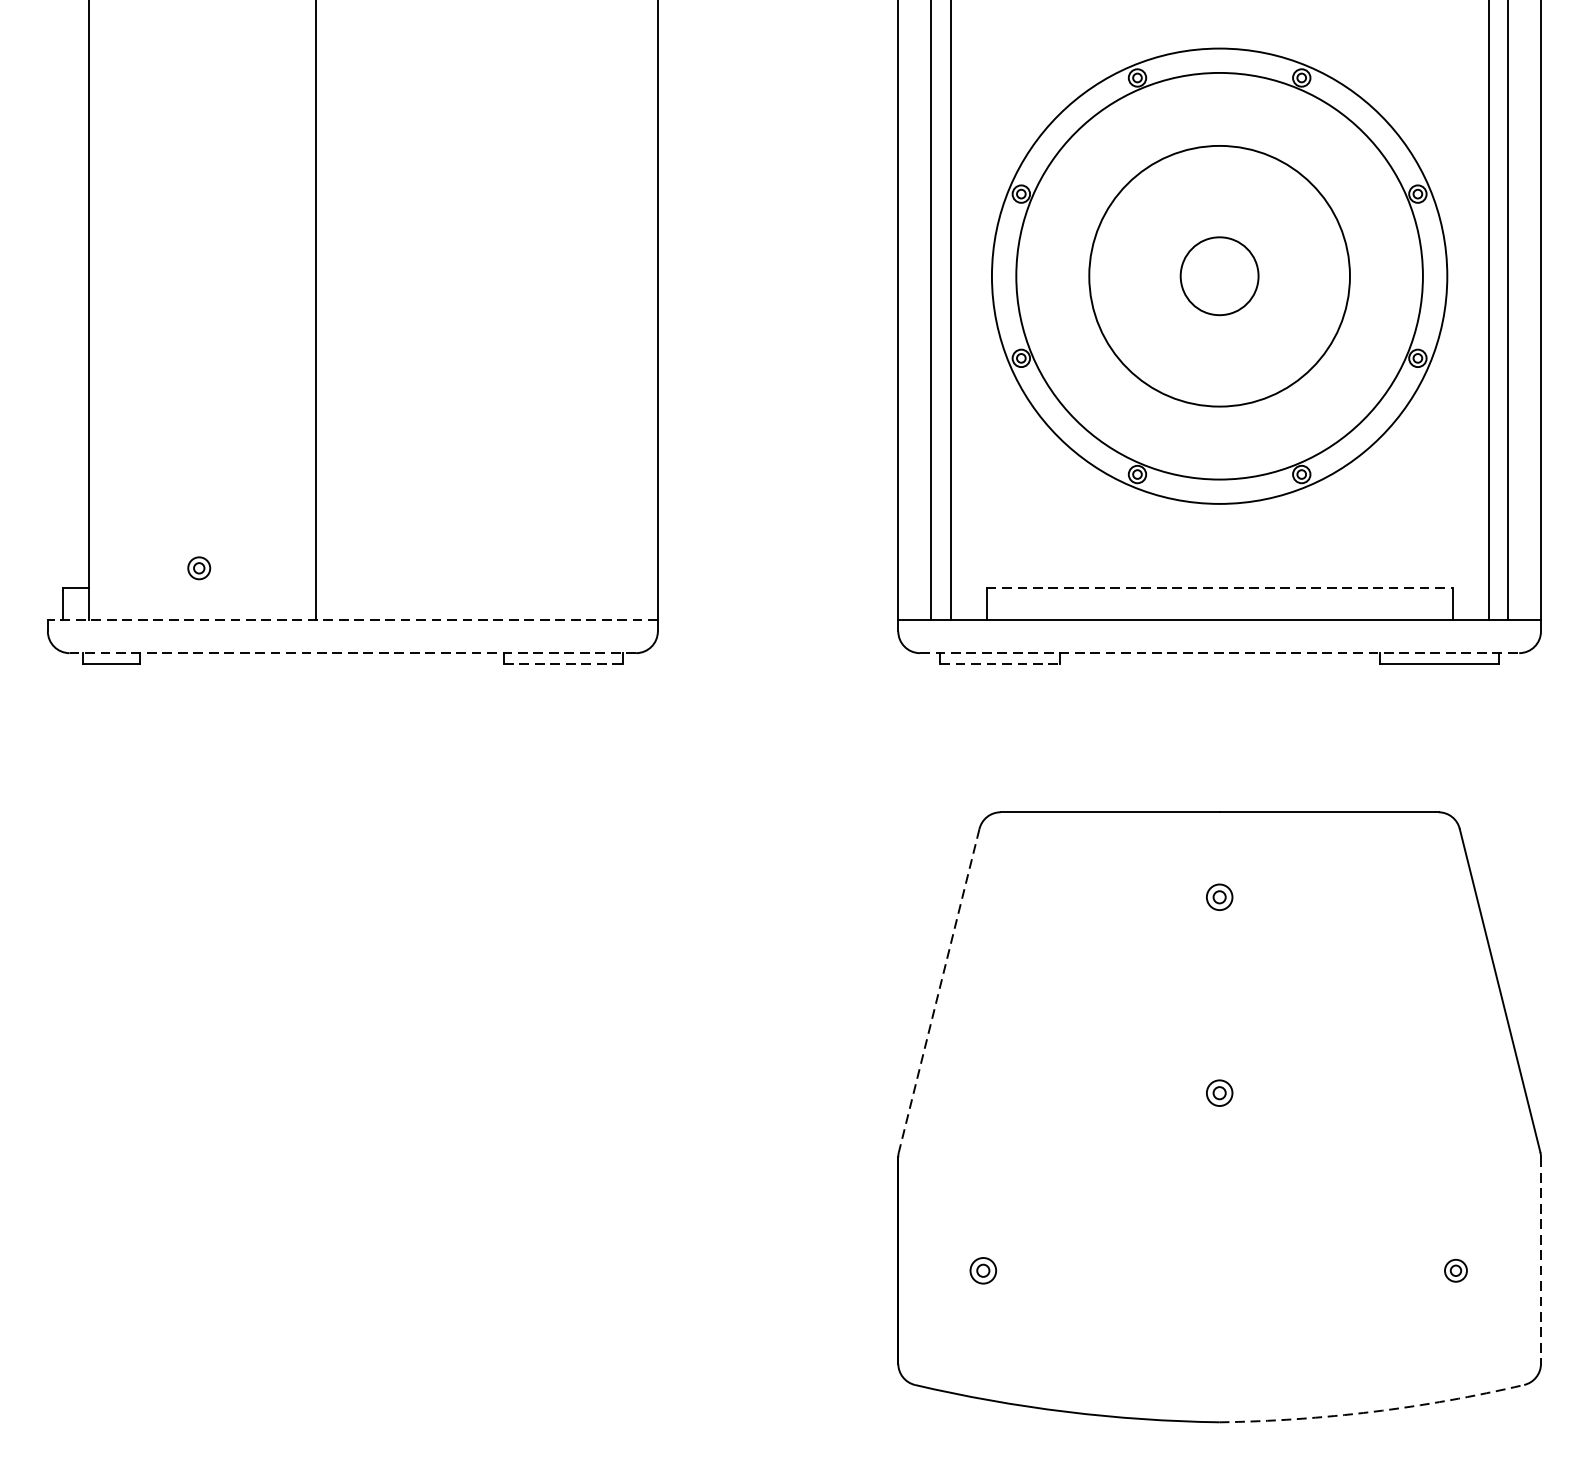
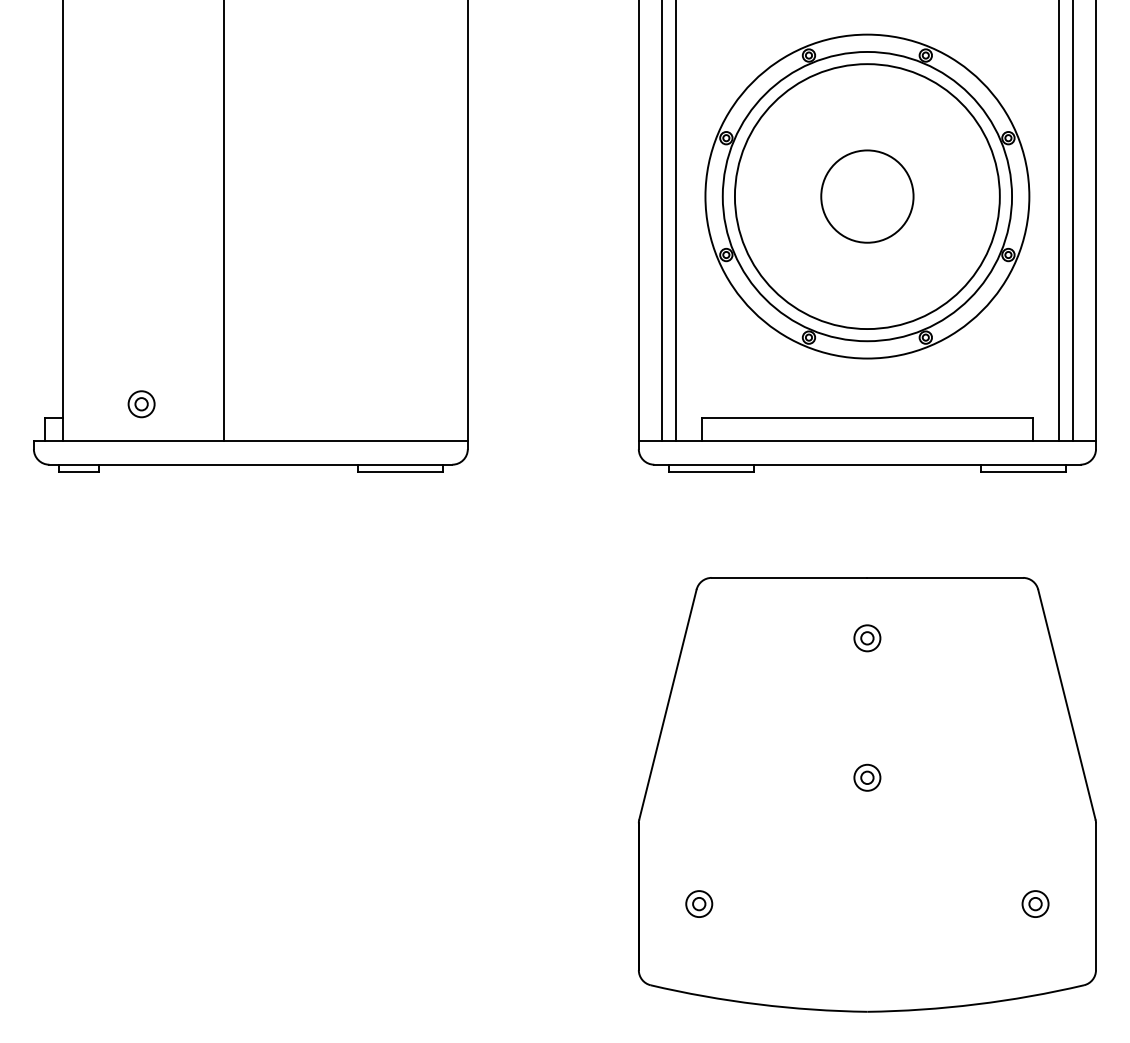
circle: (1218, 276) -> (866, 196), size x1.43
circle: (1219, 276) -> (867, 196), size x1.67
part: (199, 568) -> (141, 404), size x1.67
line: (1219, 588) -> (867, 418), dashed -> solid
line: (352, 620) -> (250, 441), dashed -> solid
line: (352, 652) -> (250, 464), dashed -> solid
line: (1219, 652) -> (867, 464), dashed -> solid
line: (564, 664) -> (401, 472), dashed -> solid
line: (1000, 664) -> (711, 472), dashed -> solid
part: (1219, 897) -> (867, 638), size x1.43
line: (938, 991) -> (667, 705), dashed -> solid
part: (1219, 1092) -> (867, 777), size x1.43
line: (1541, 1261) -> (1096, 897), dashed -> solid
part: (983, 1270) -> (699, 903), size x1.43
part: (1455, 1270) -> (1035, 903), size x1.67
arc: (1372, 1412) -> (976, 1004), dashed -> solid

